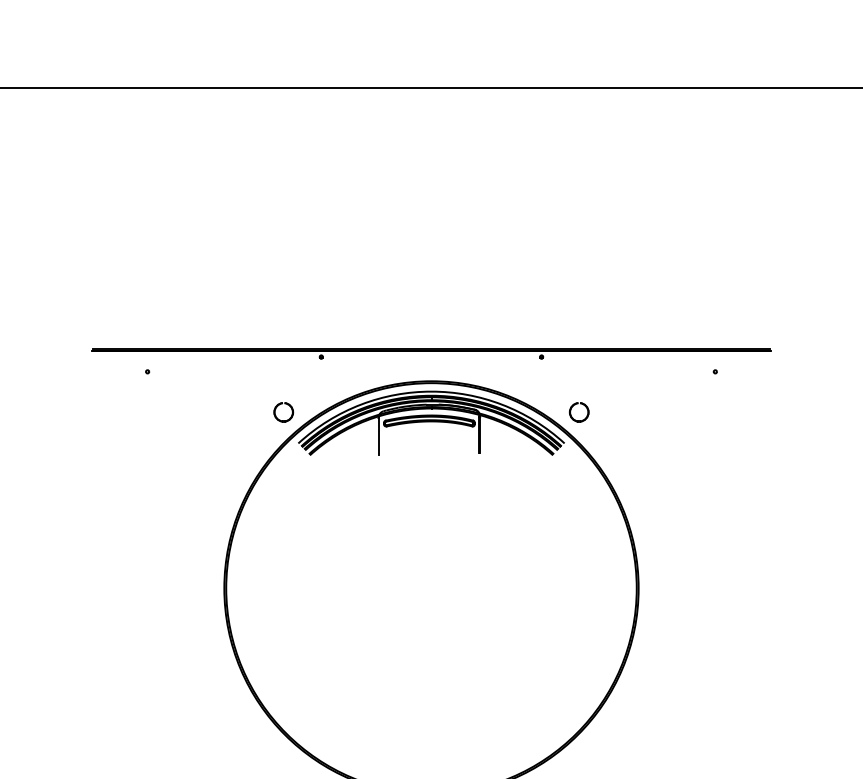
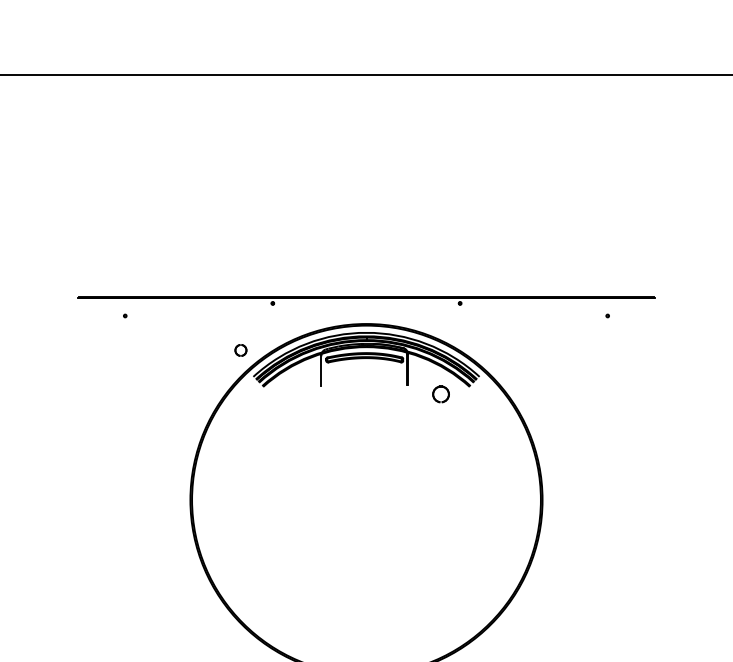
part: (283, 412) -> (240, 350), size x0.7
part: (578, 412) -> (440, 394), moved

